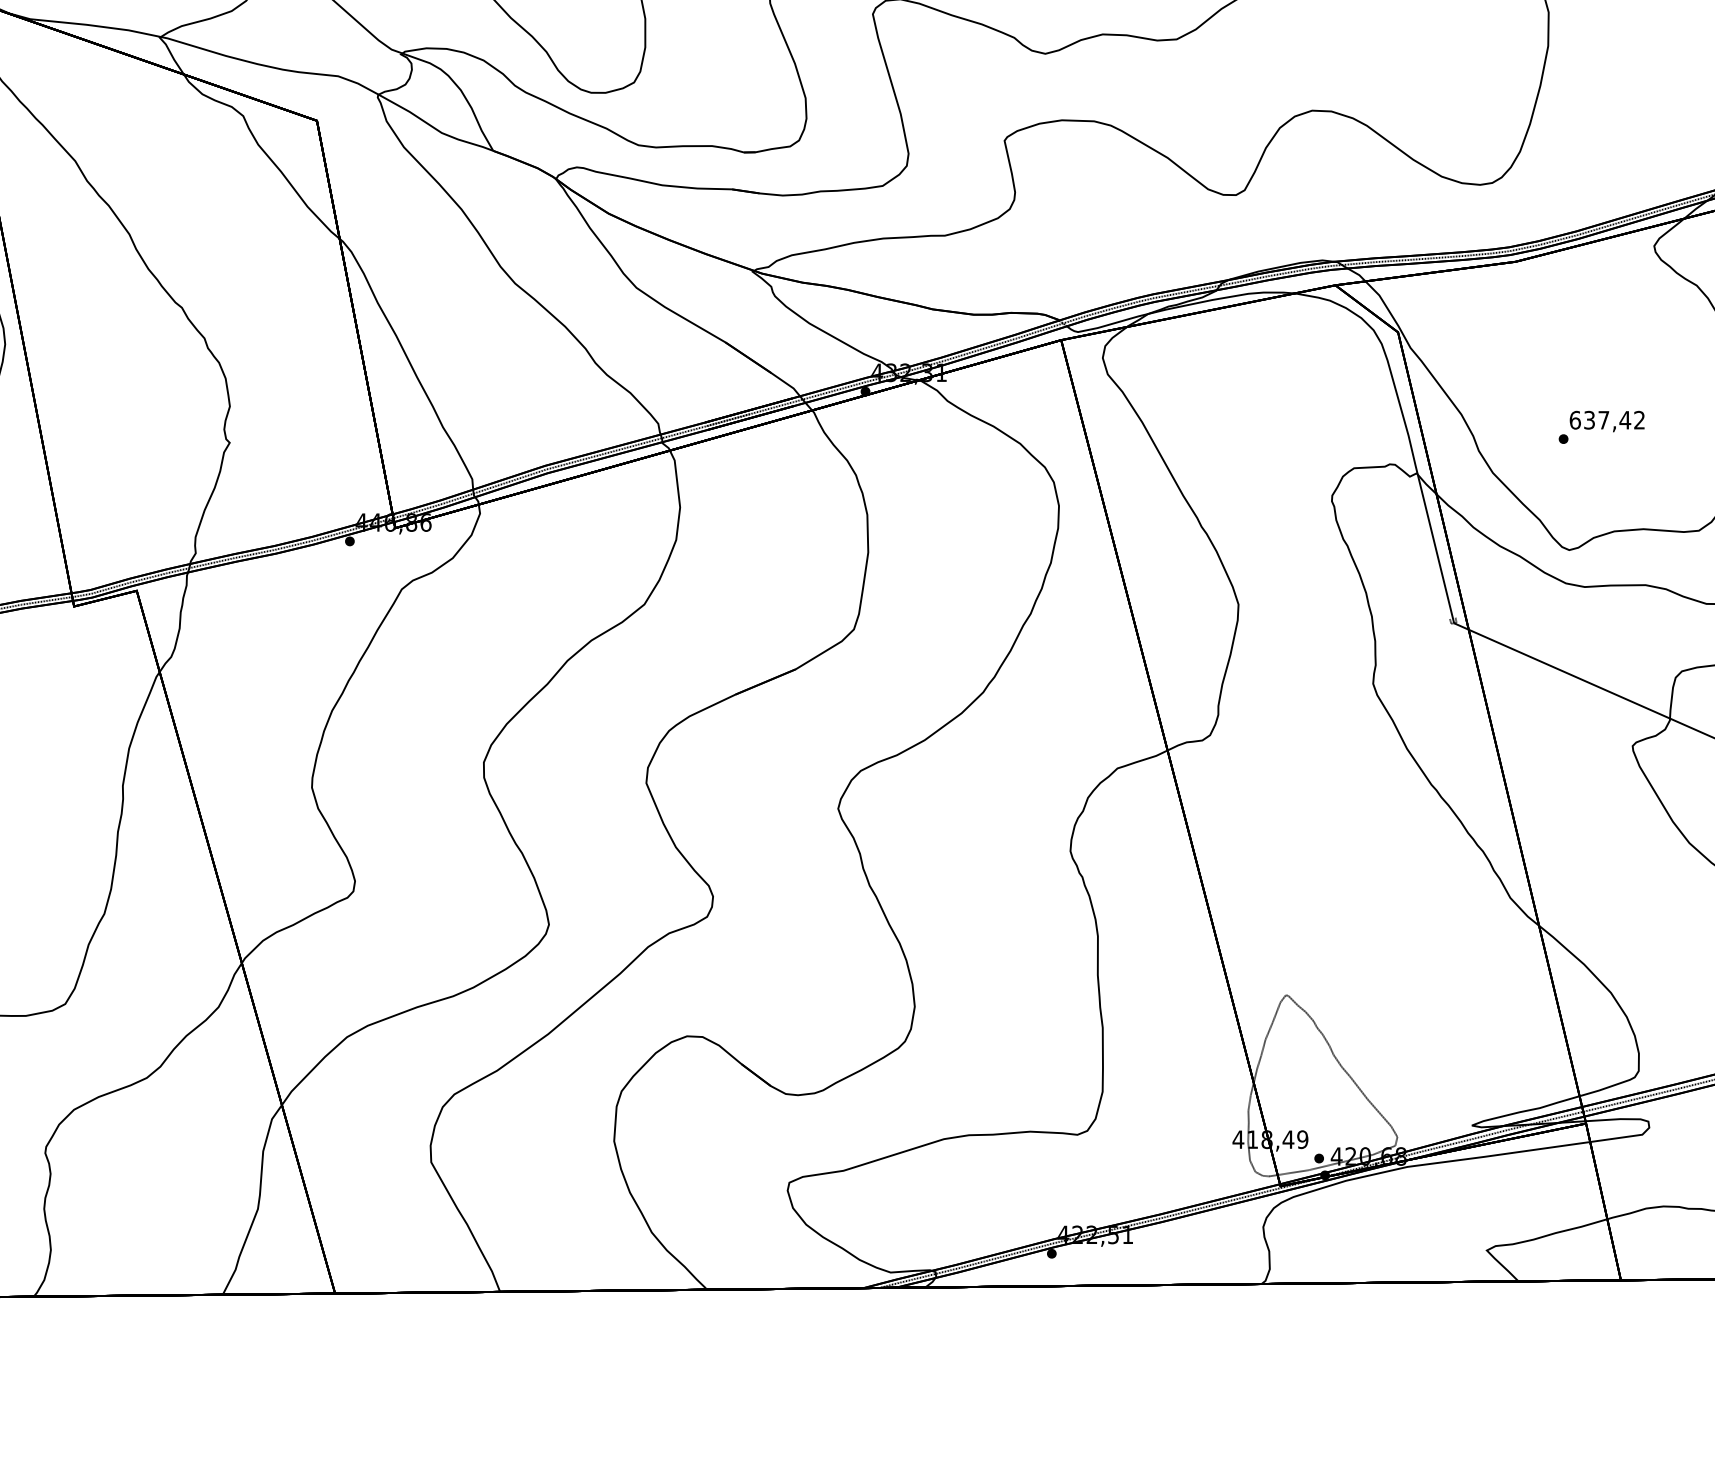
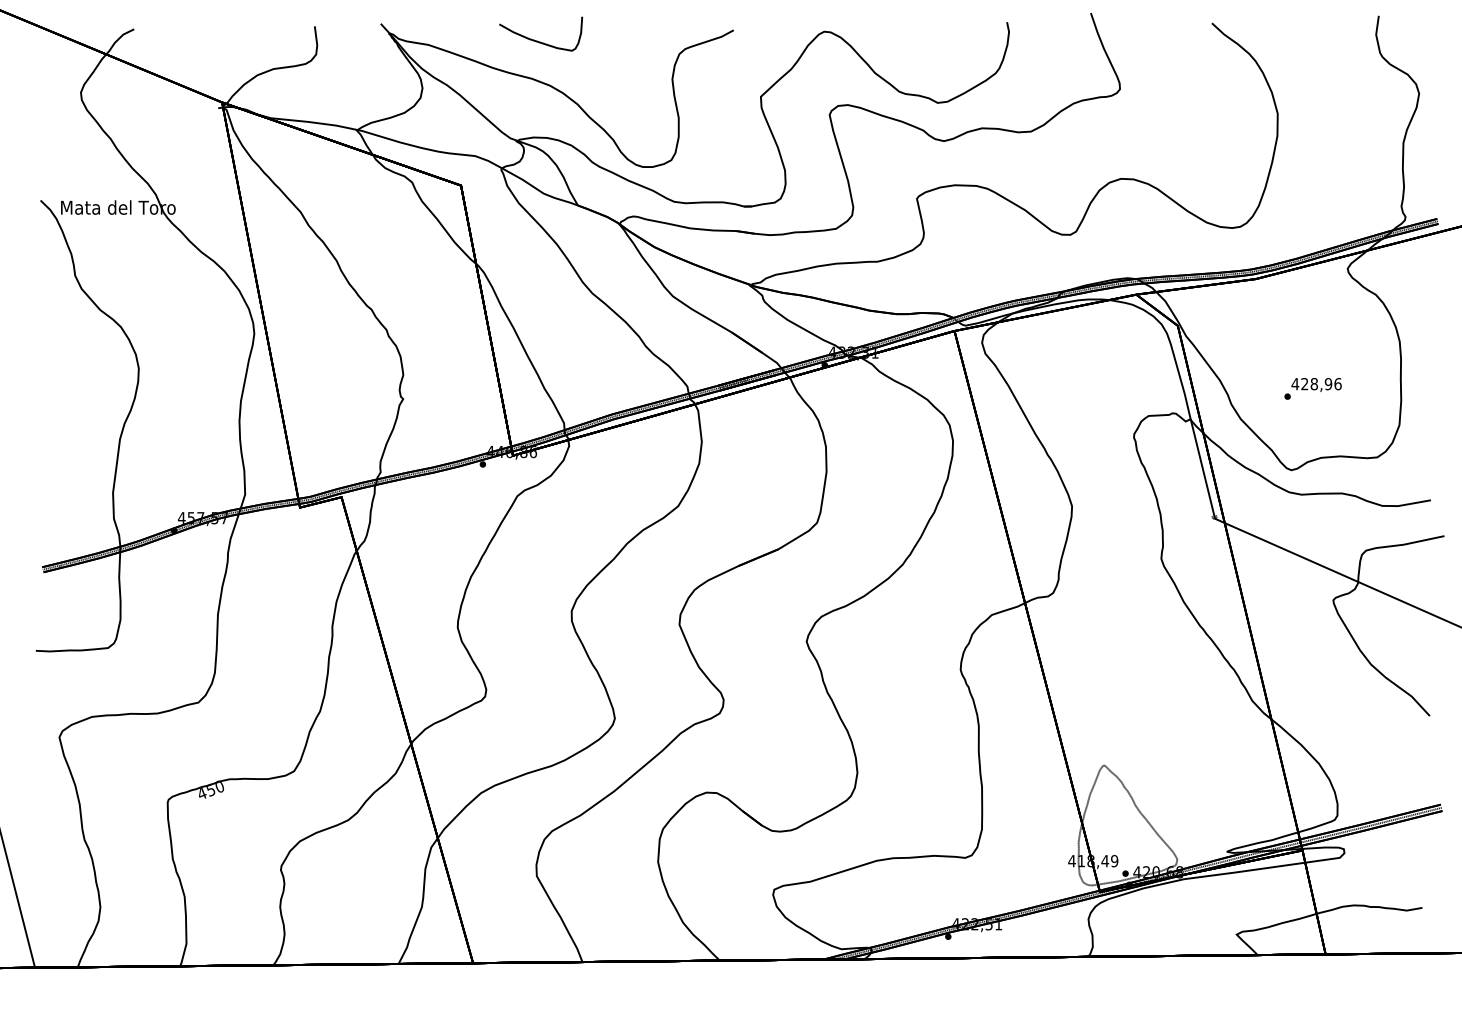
text: (1607, 420) -> (1316, 384), 637,42 -> 428,96

